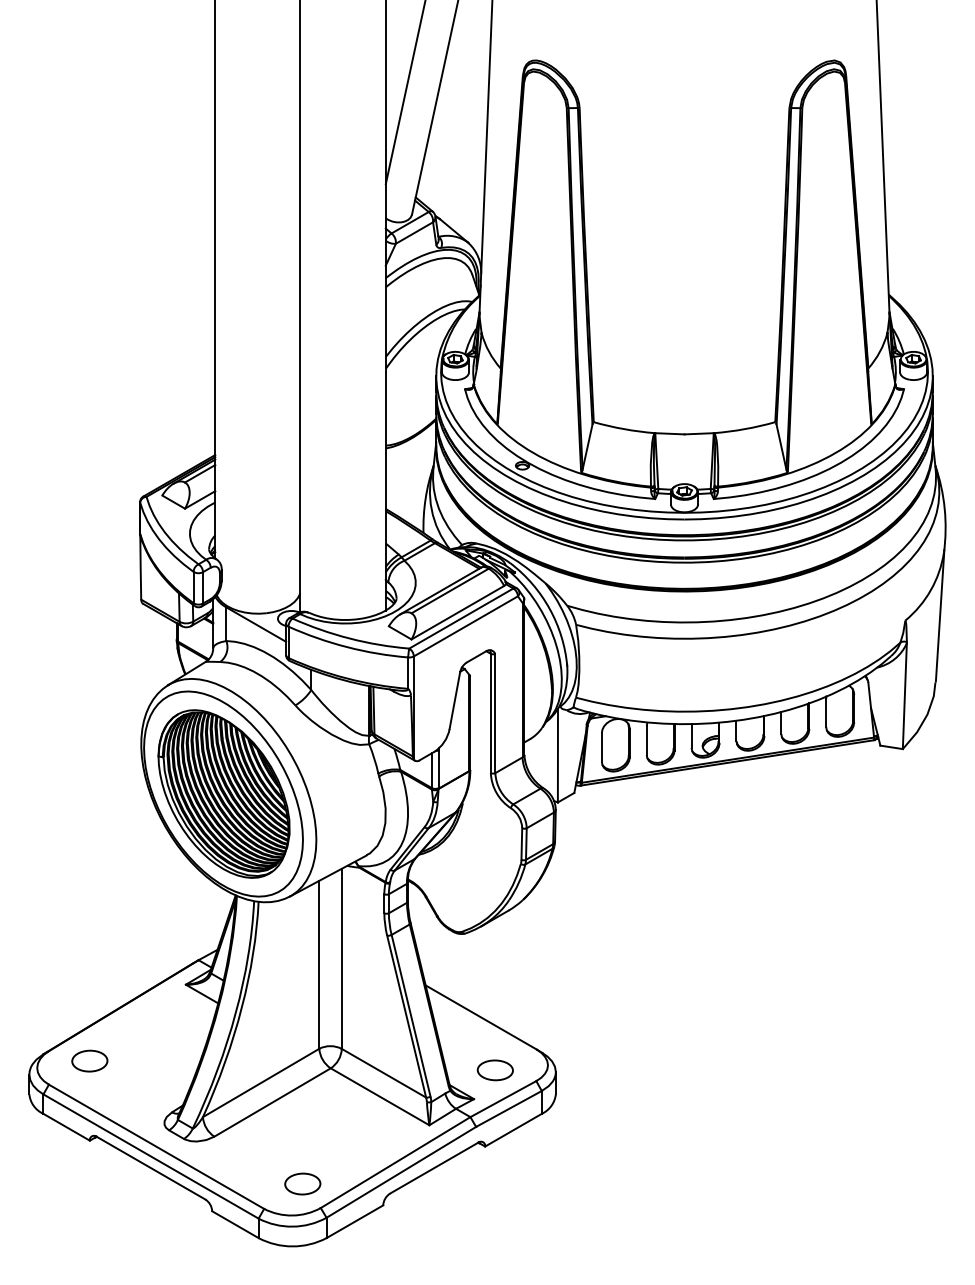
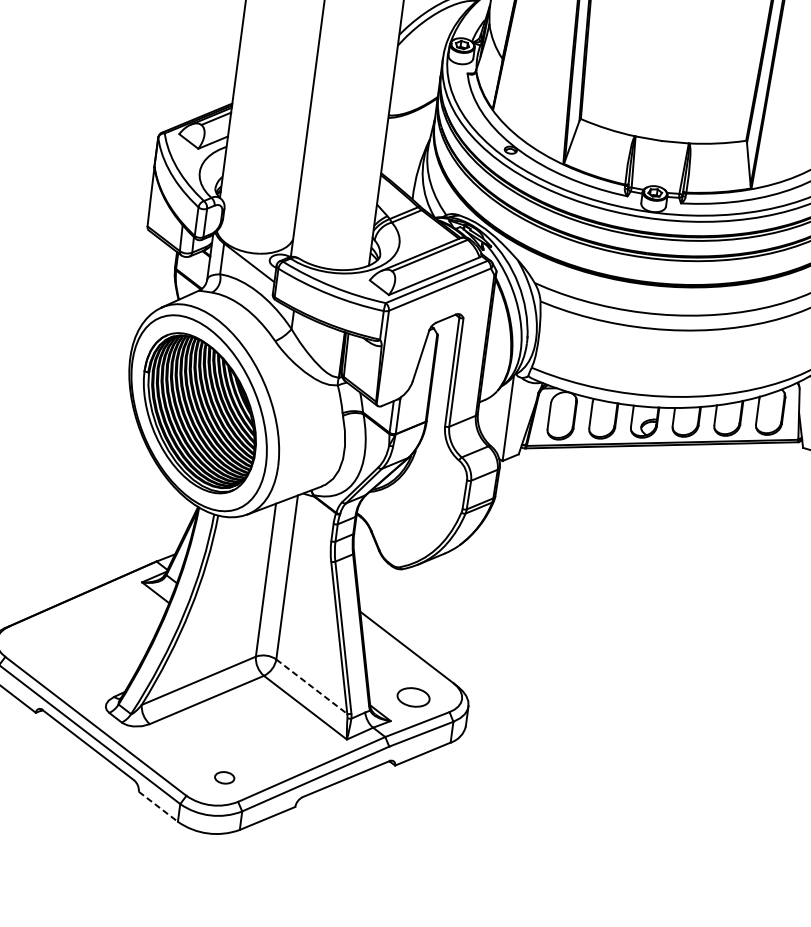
part: (89, 1060) -> (45, 639), removed
line: (383, 1073) -> (311, 686), solid -> dashed
part: (302, 1183) -> (224, 777), size x0.6
line: (235, 1224) -> (158, 806), solid -> dashed

